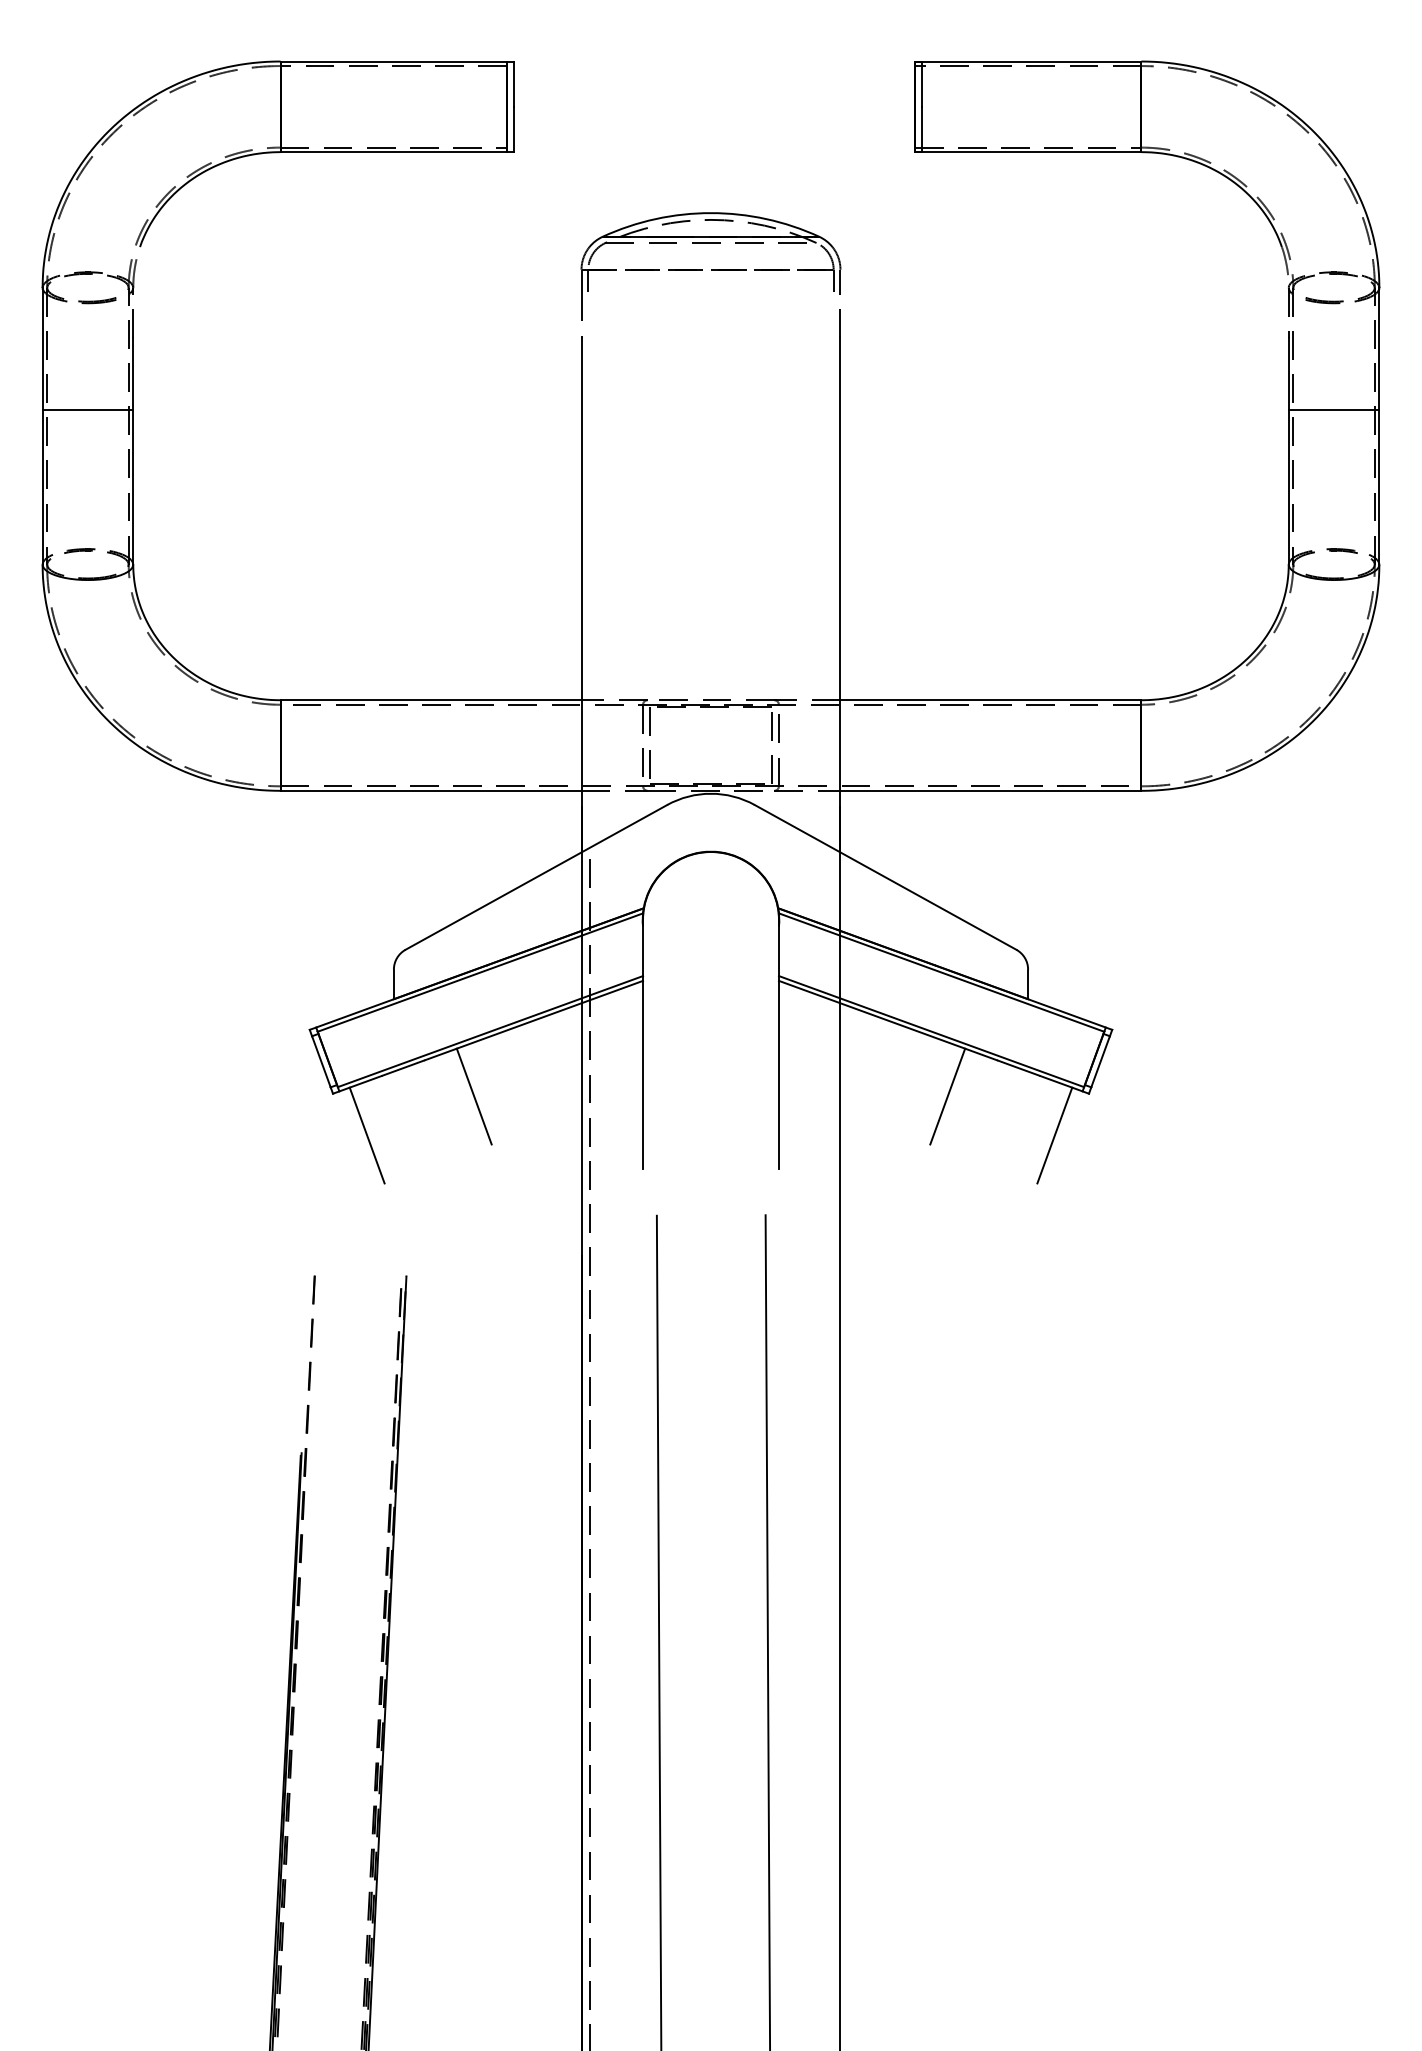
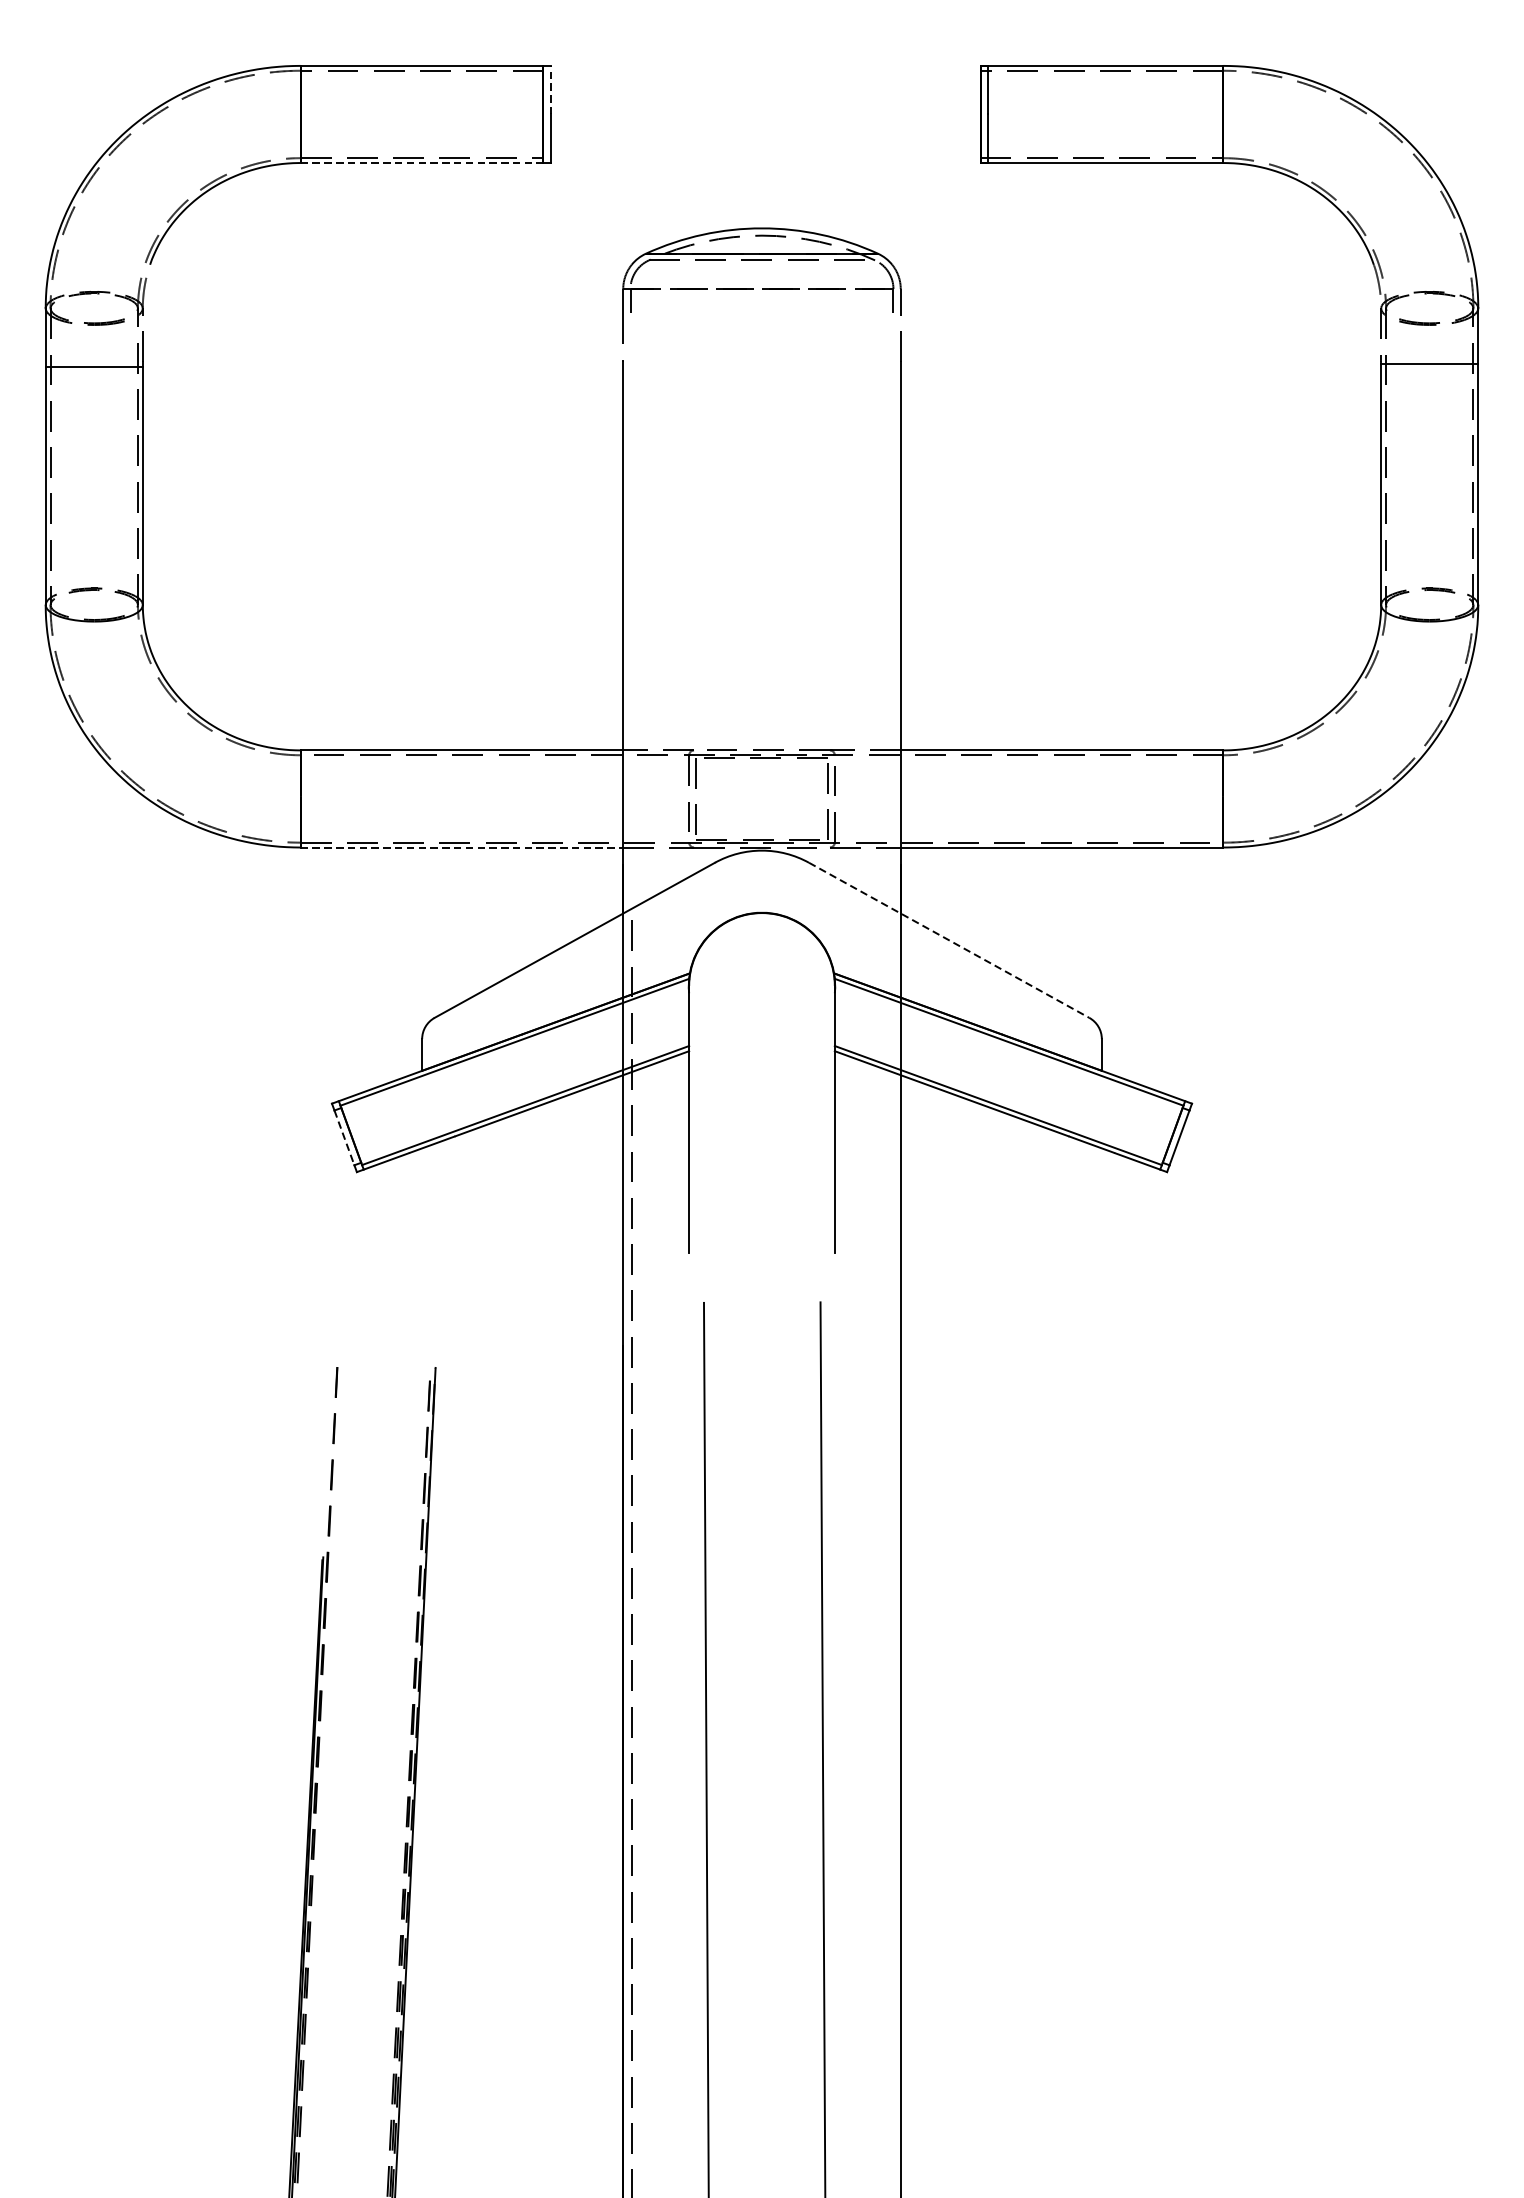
line: (513, 84) -> (550, 90), solid -> dashed
line: (394, 152) -> (422, 163), solid -> dashed
line: (87, 410) -> (93, 367), moved
line: (1333, 410) -> (1429, 363), moved
line: (431, 790) -> (462, 847), solid -> dashed
line: (886, 877) -> (950, 940), solid -> dashed
line: (321, 1062) -> (344, 1138), solid -> dashed
line: (473, 1096) -> (507, 1175), removed
line: (947, 1096) -> (1015, 1175), removed
line: (366, 1135) -> (392, 1216), removed
line: (1054, 1135) -> (1130, 1216), removed

